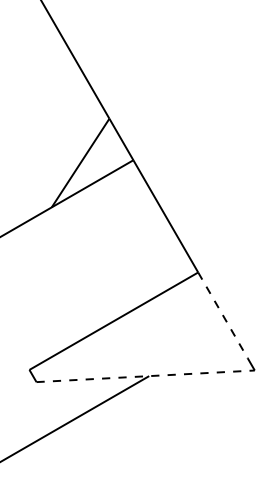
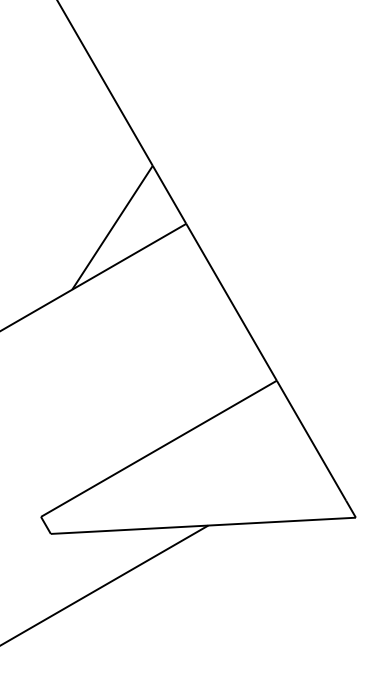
line: (222, 315) -> (310, 440), dashed -> solid
line: (146, 376) -> (204, 526), dashed -> solid

